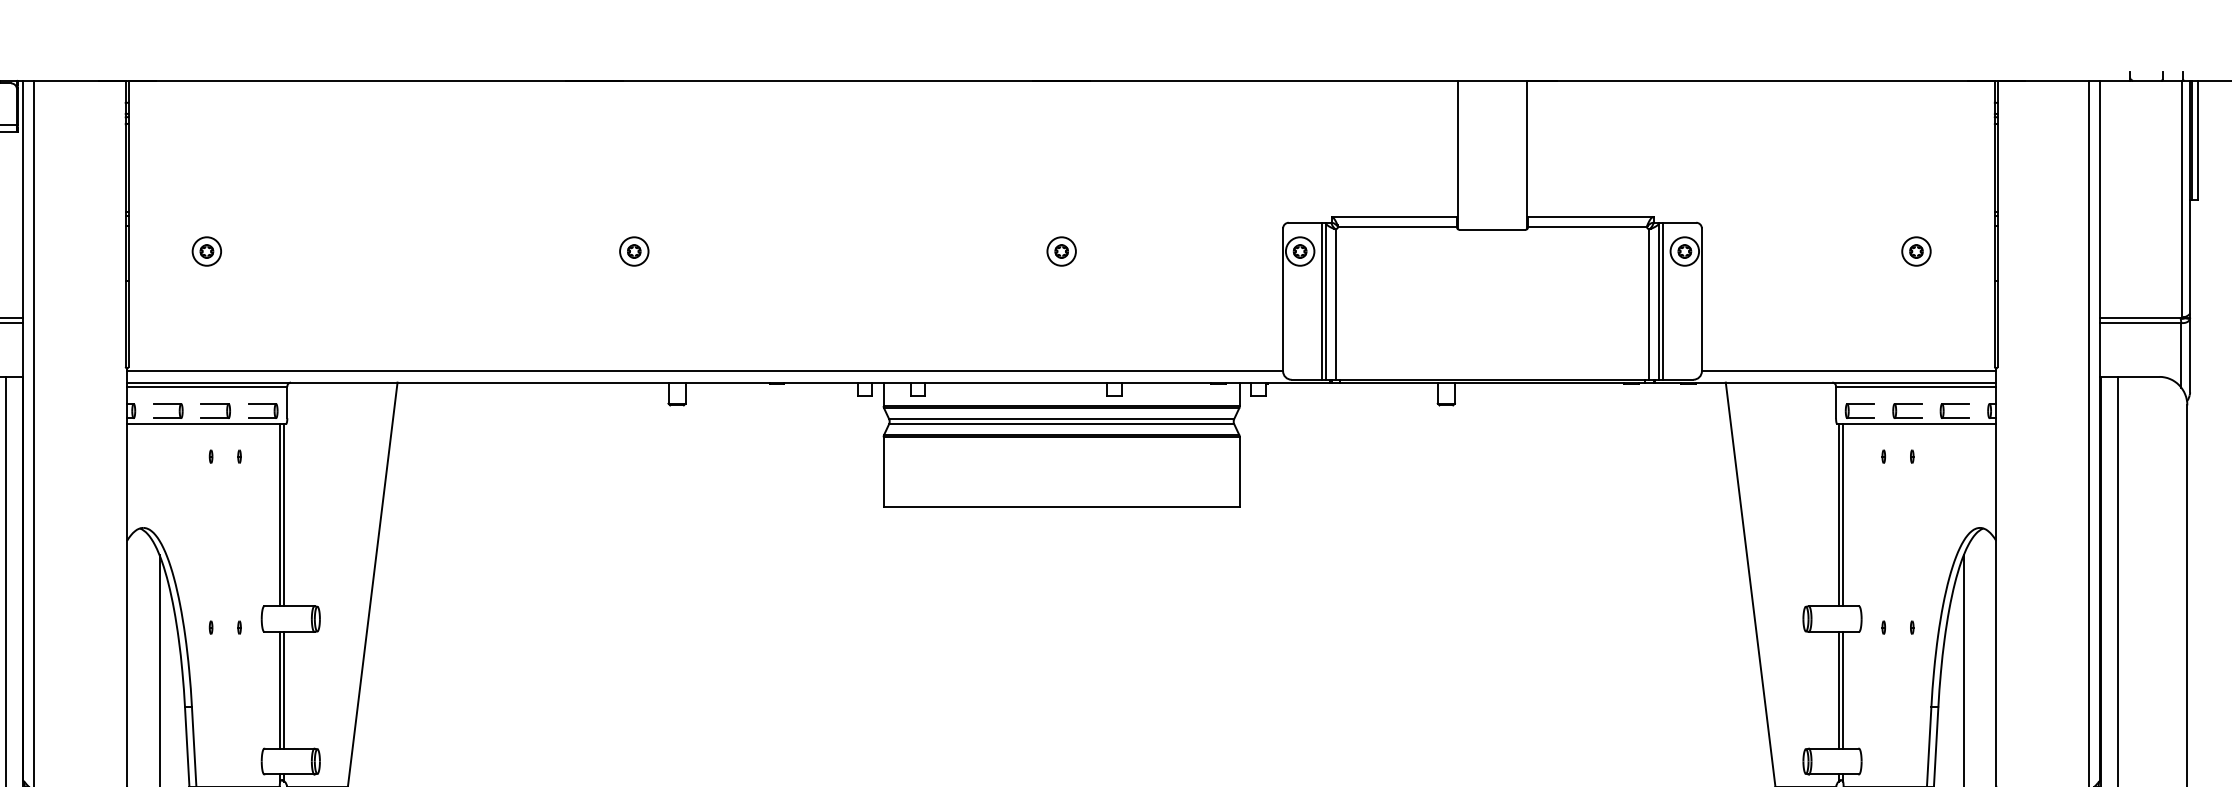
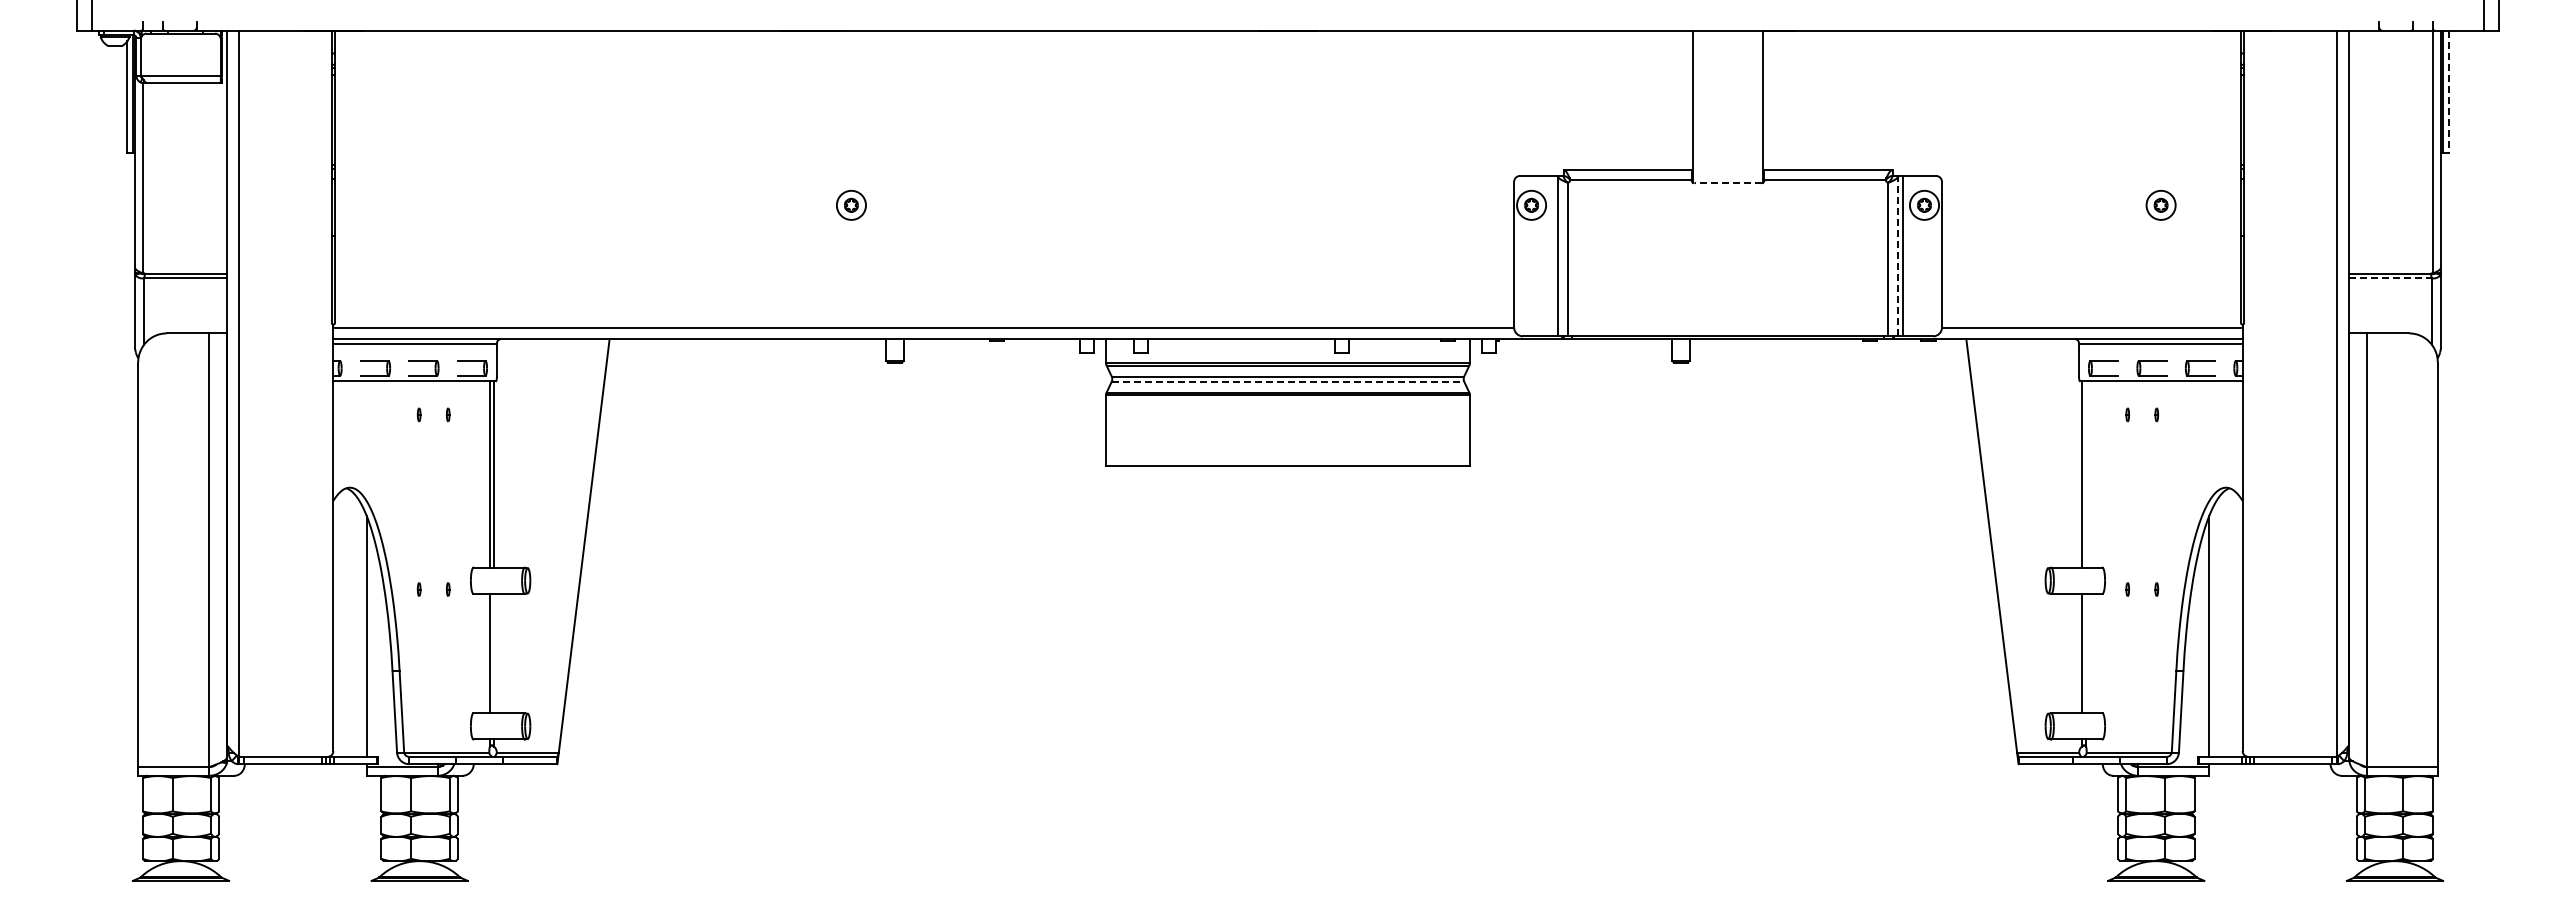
line: (2197, 141) -> (2448, 92), solid -> dashed
line: (1491, 230) -> (1727, 183), solid -> dashed
part: (206, 250) -> (414, 204), removed
part: (1061, 250) -> (1287, 204), removed
line: (1321, 300) -> (1553, 255), removed
line: (1659, 300) -> (1898, 255), solid -> dashed
line: (2141, 323) -> (2390, 278), solid -> dashed
line: (1062, 423) -> (1288, 381), solid -> dashed
line: (1843, 515) -> (2086, 474), removed
line: (284, 690) -> (494, 653), removed
line: (1843, 690) -> (2086, 653), removed

